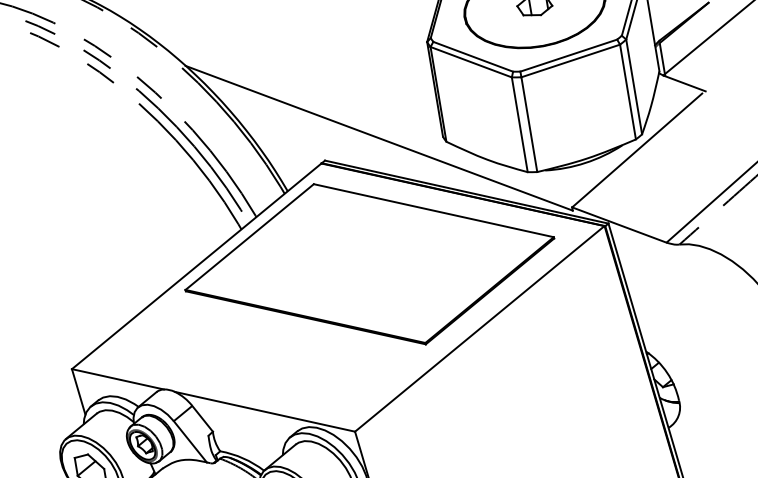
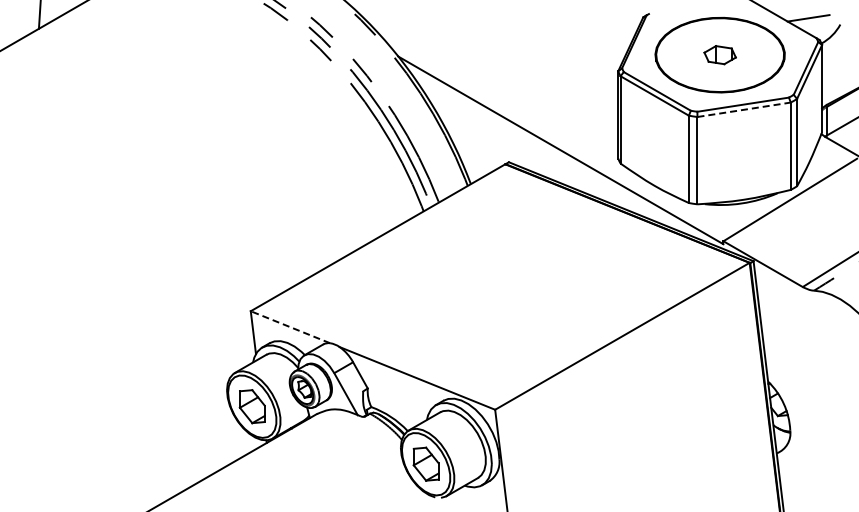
line: (571, 60) -> (744, 109), solid -> dashed
part: (369, 263) -> (533, 261), removed
line: (118, 379) -> (290, 327), solid -> dashed

